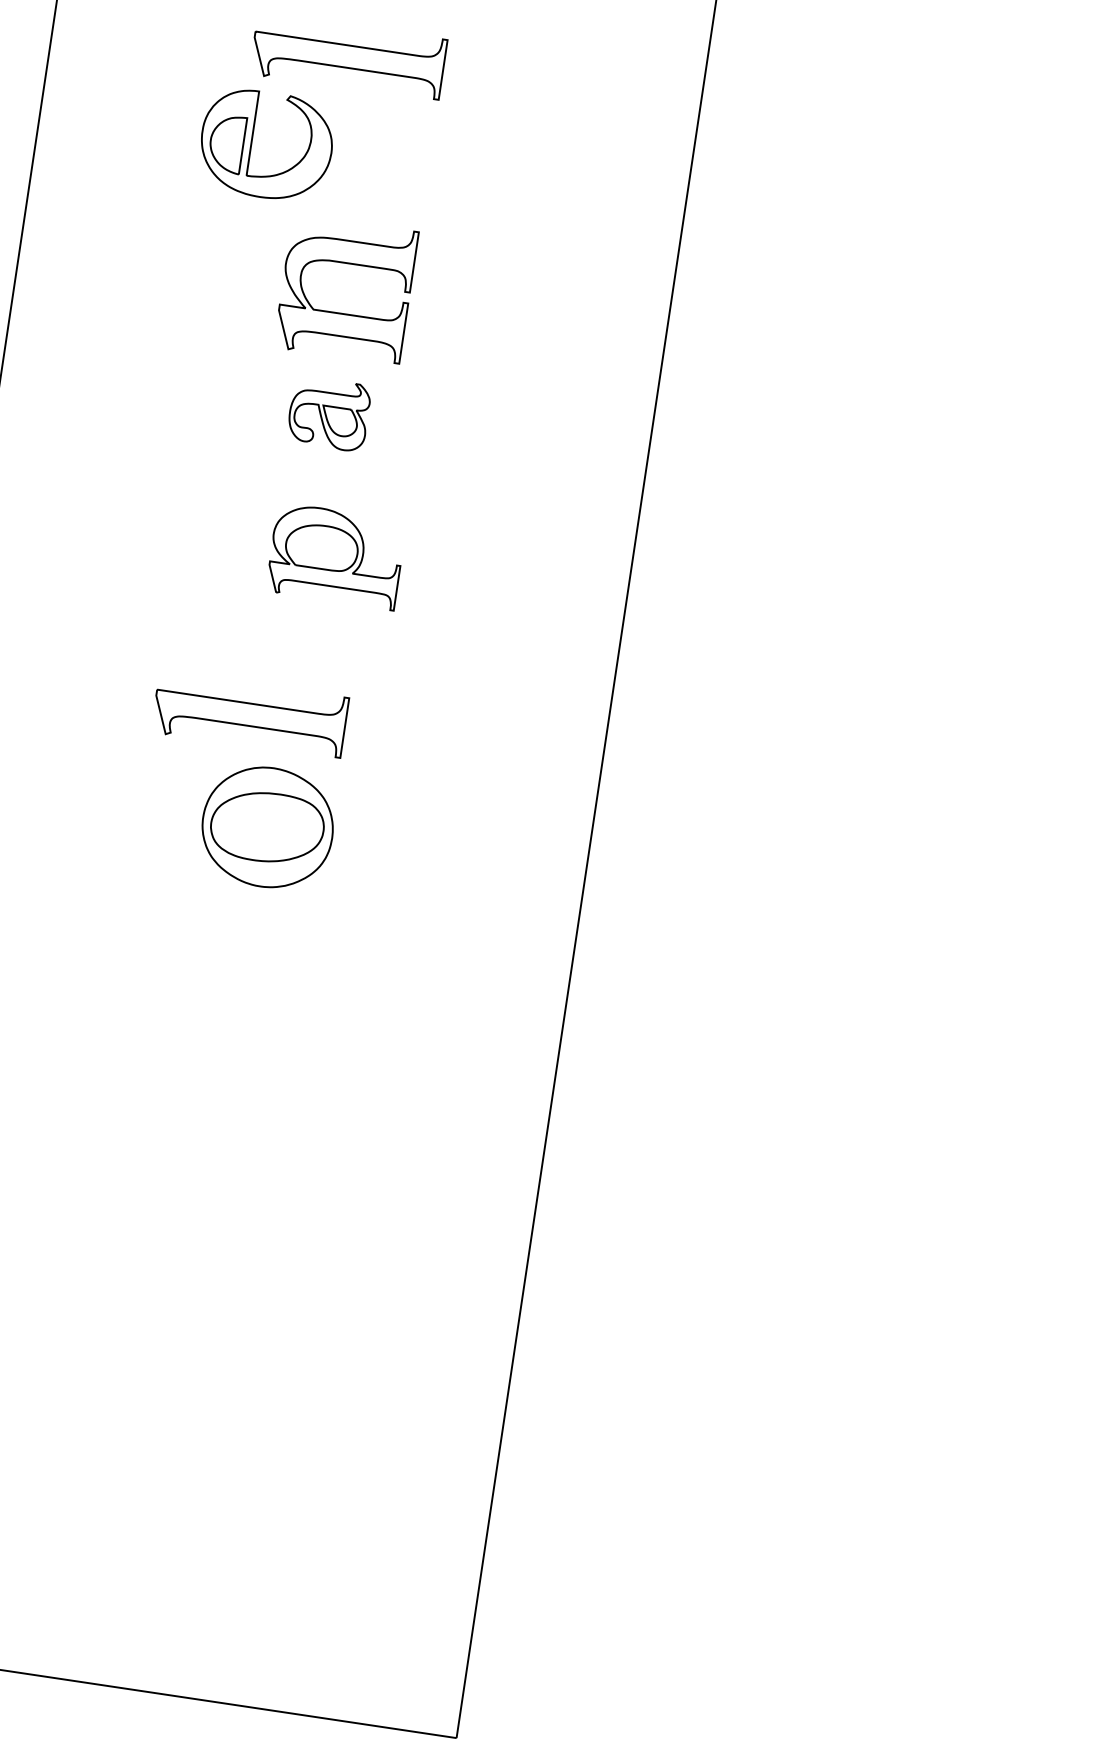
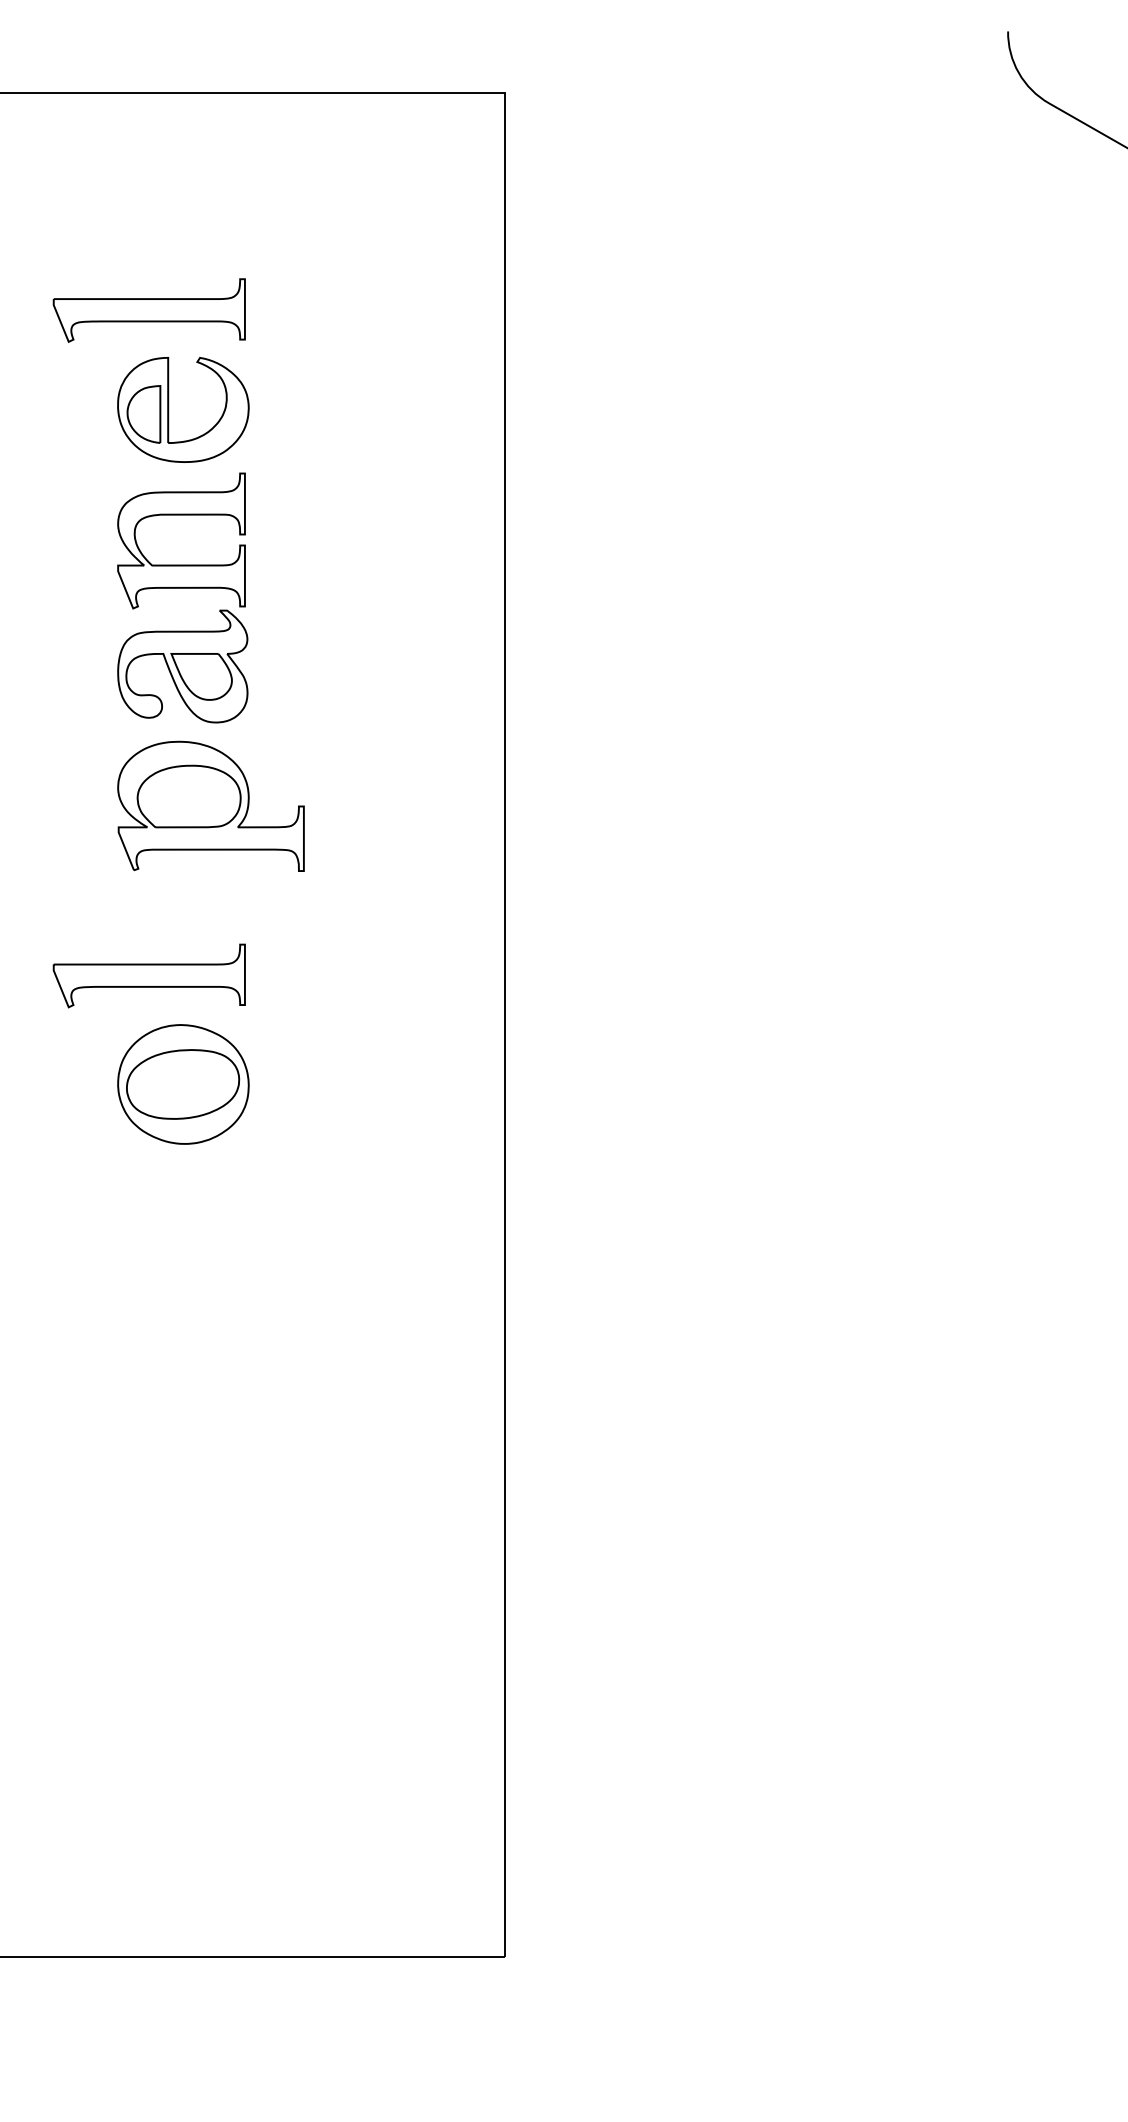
part: (252, 142) -> (169, 409), moved
part: (328, 413) -> (182, 666), size x1.67
part: (335, 555) -> (210, 805), size x1.43

